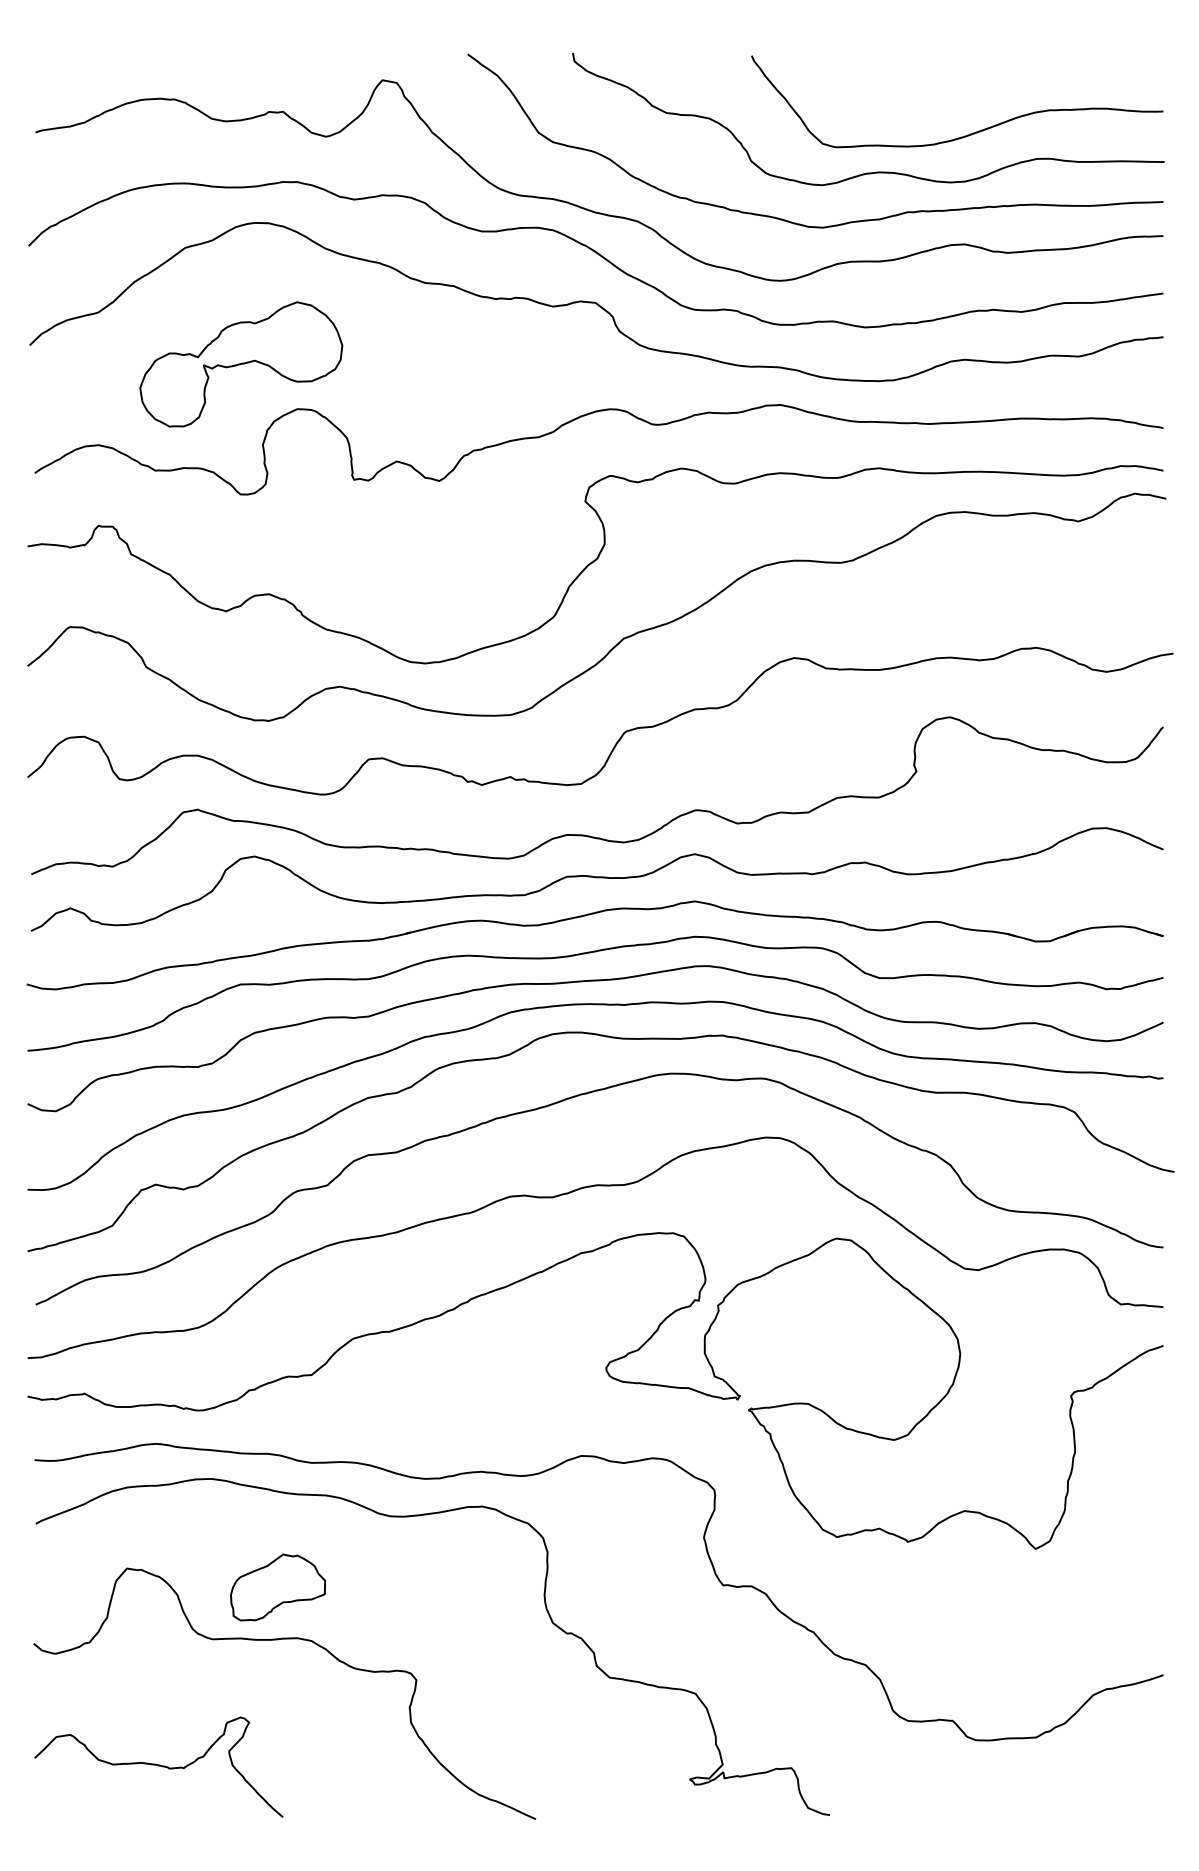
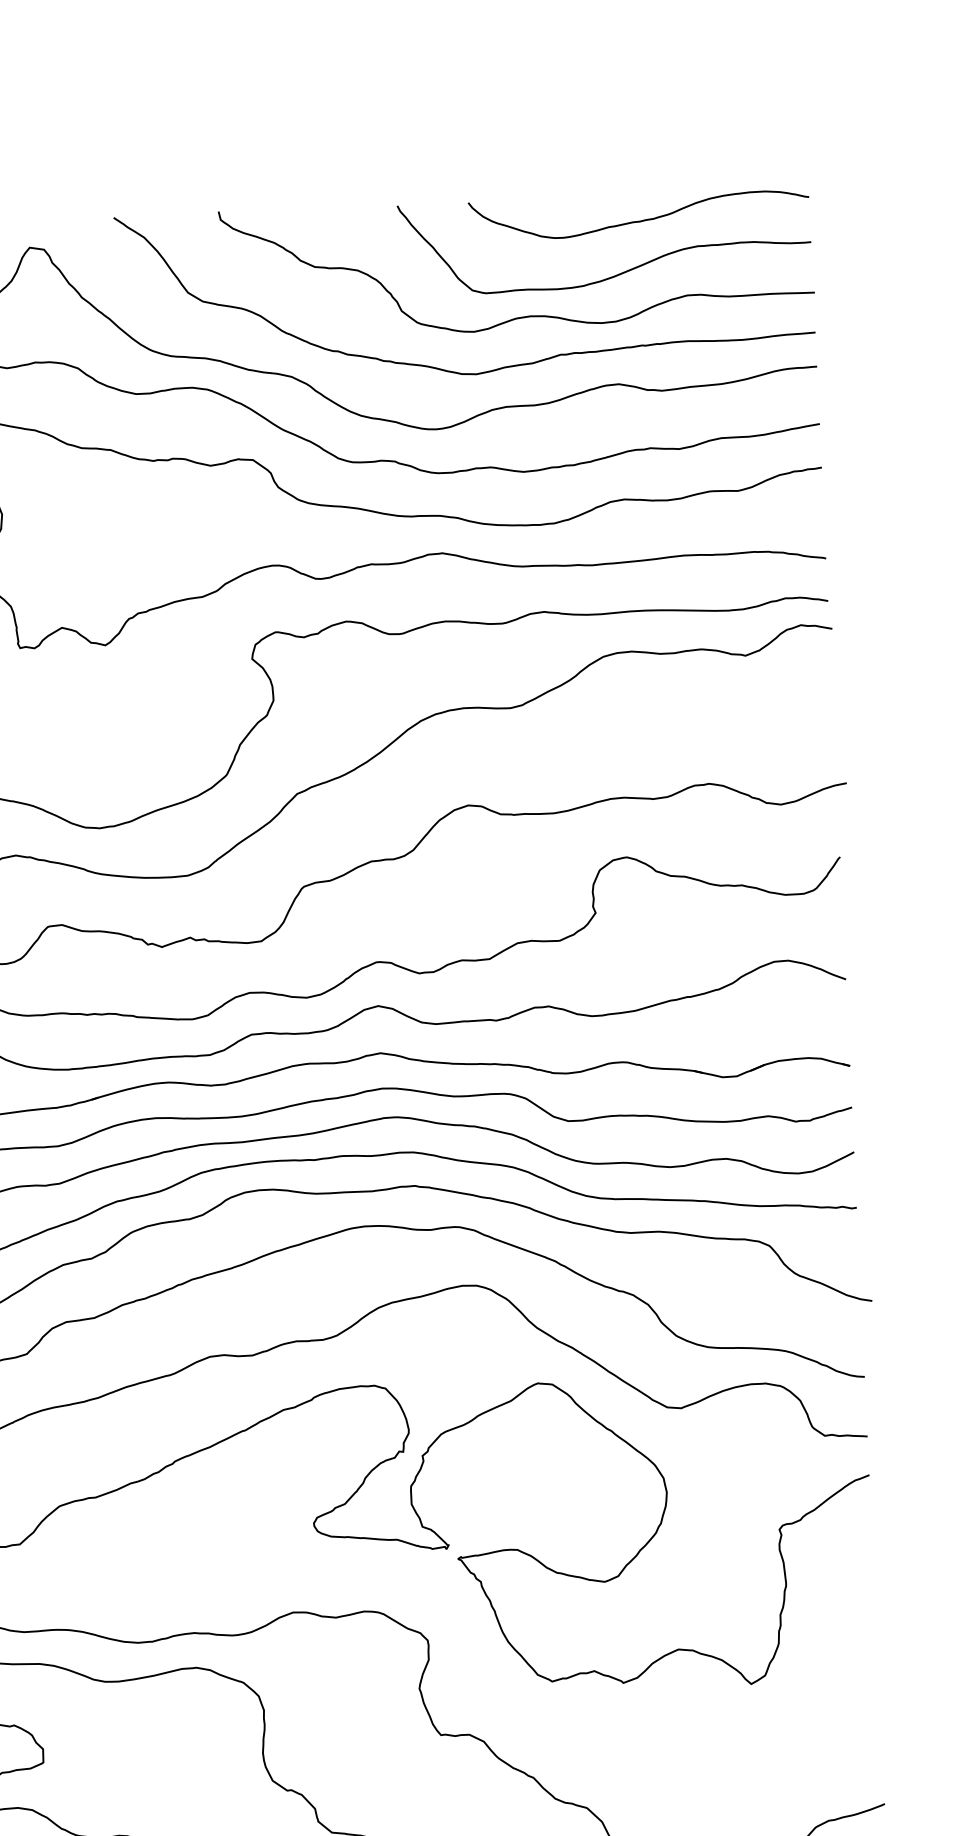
curve: (993, 81) -> (640, 220), added

